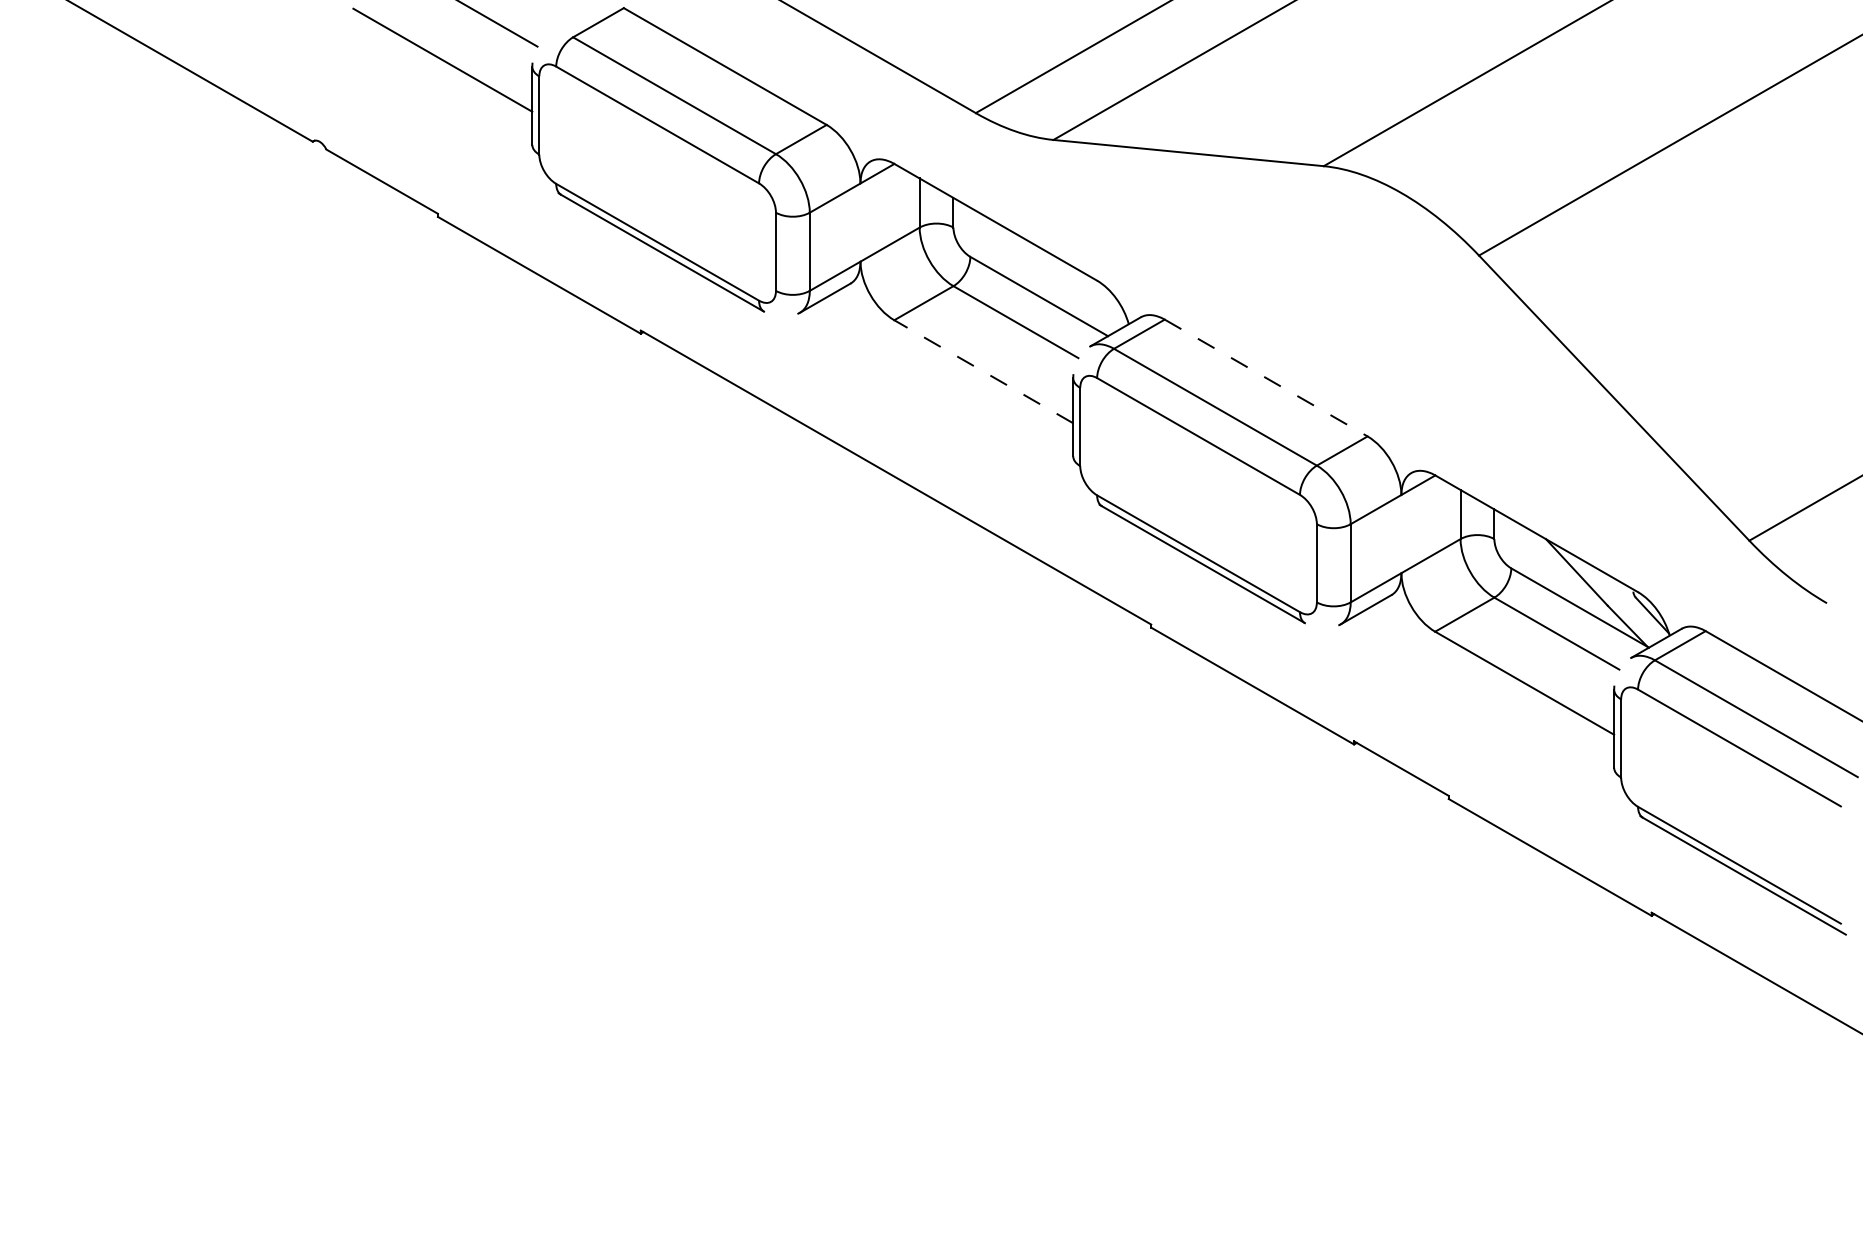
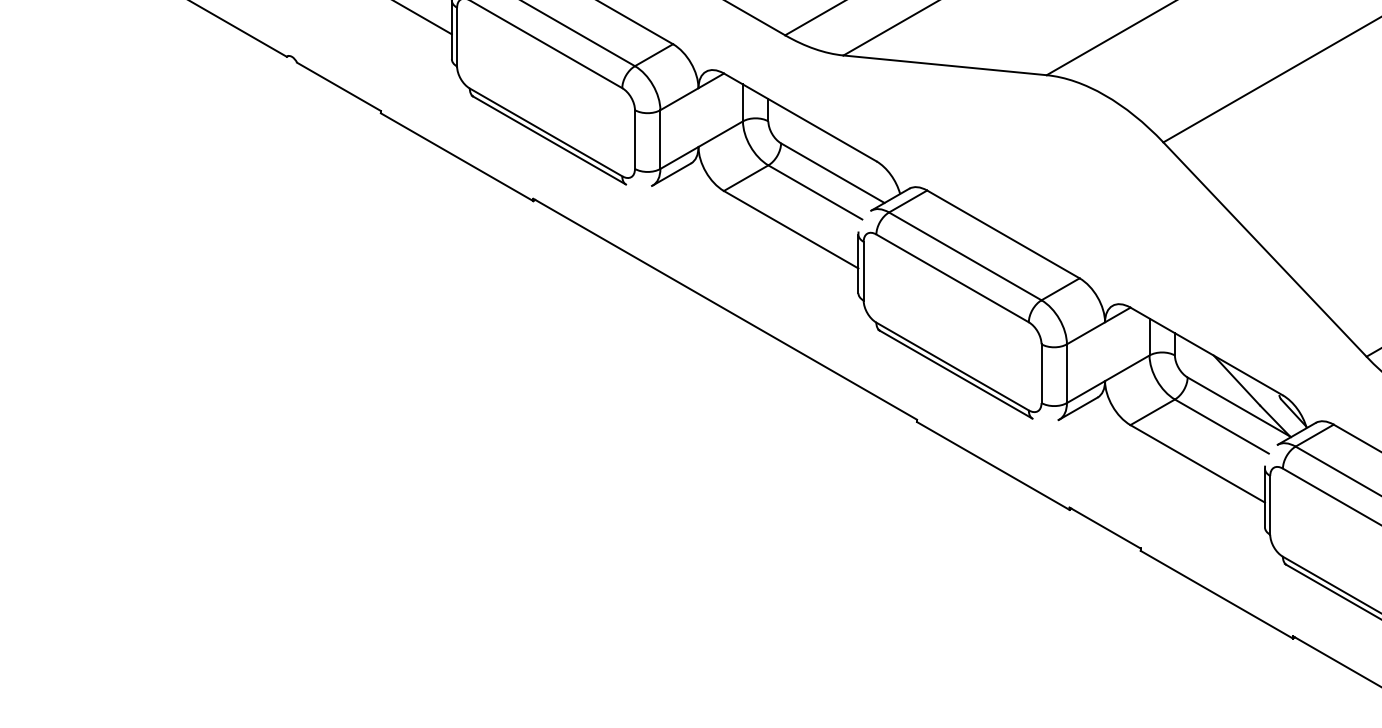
line: (983, 371) -> (790, 229), dashed -> solid
line: (1266, 378) -> (1003, 234), dashed -> solid

